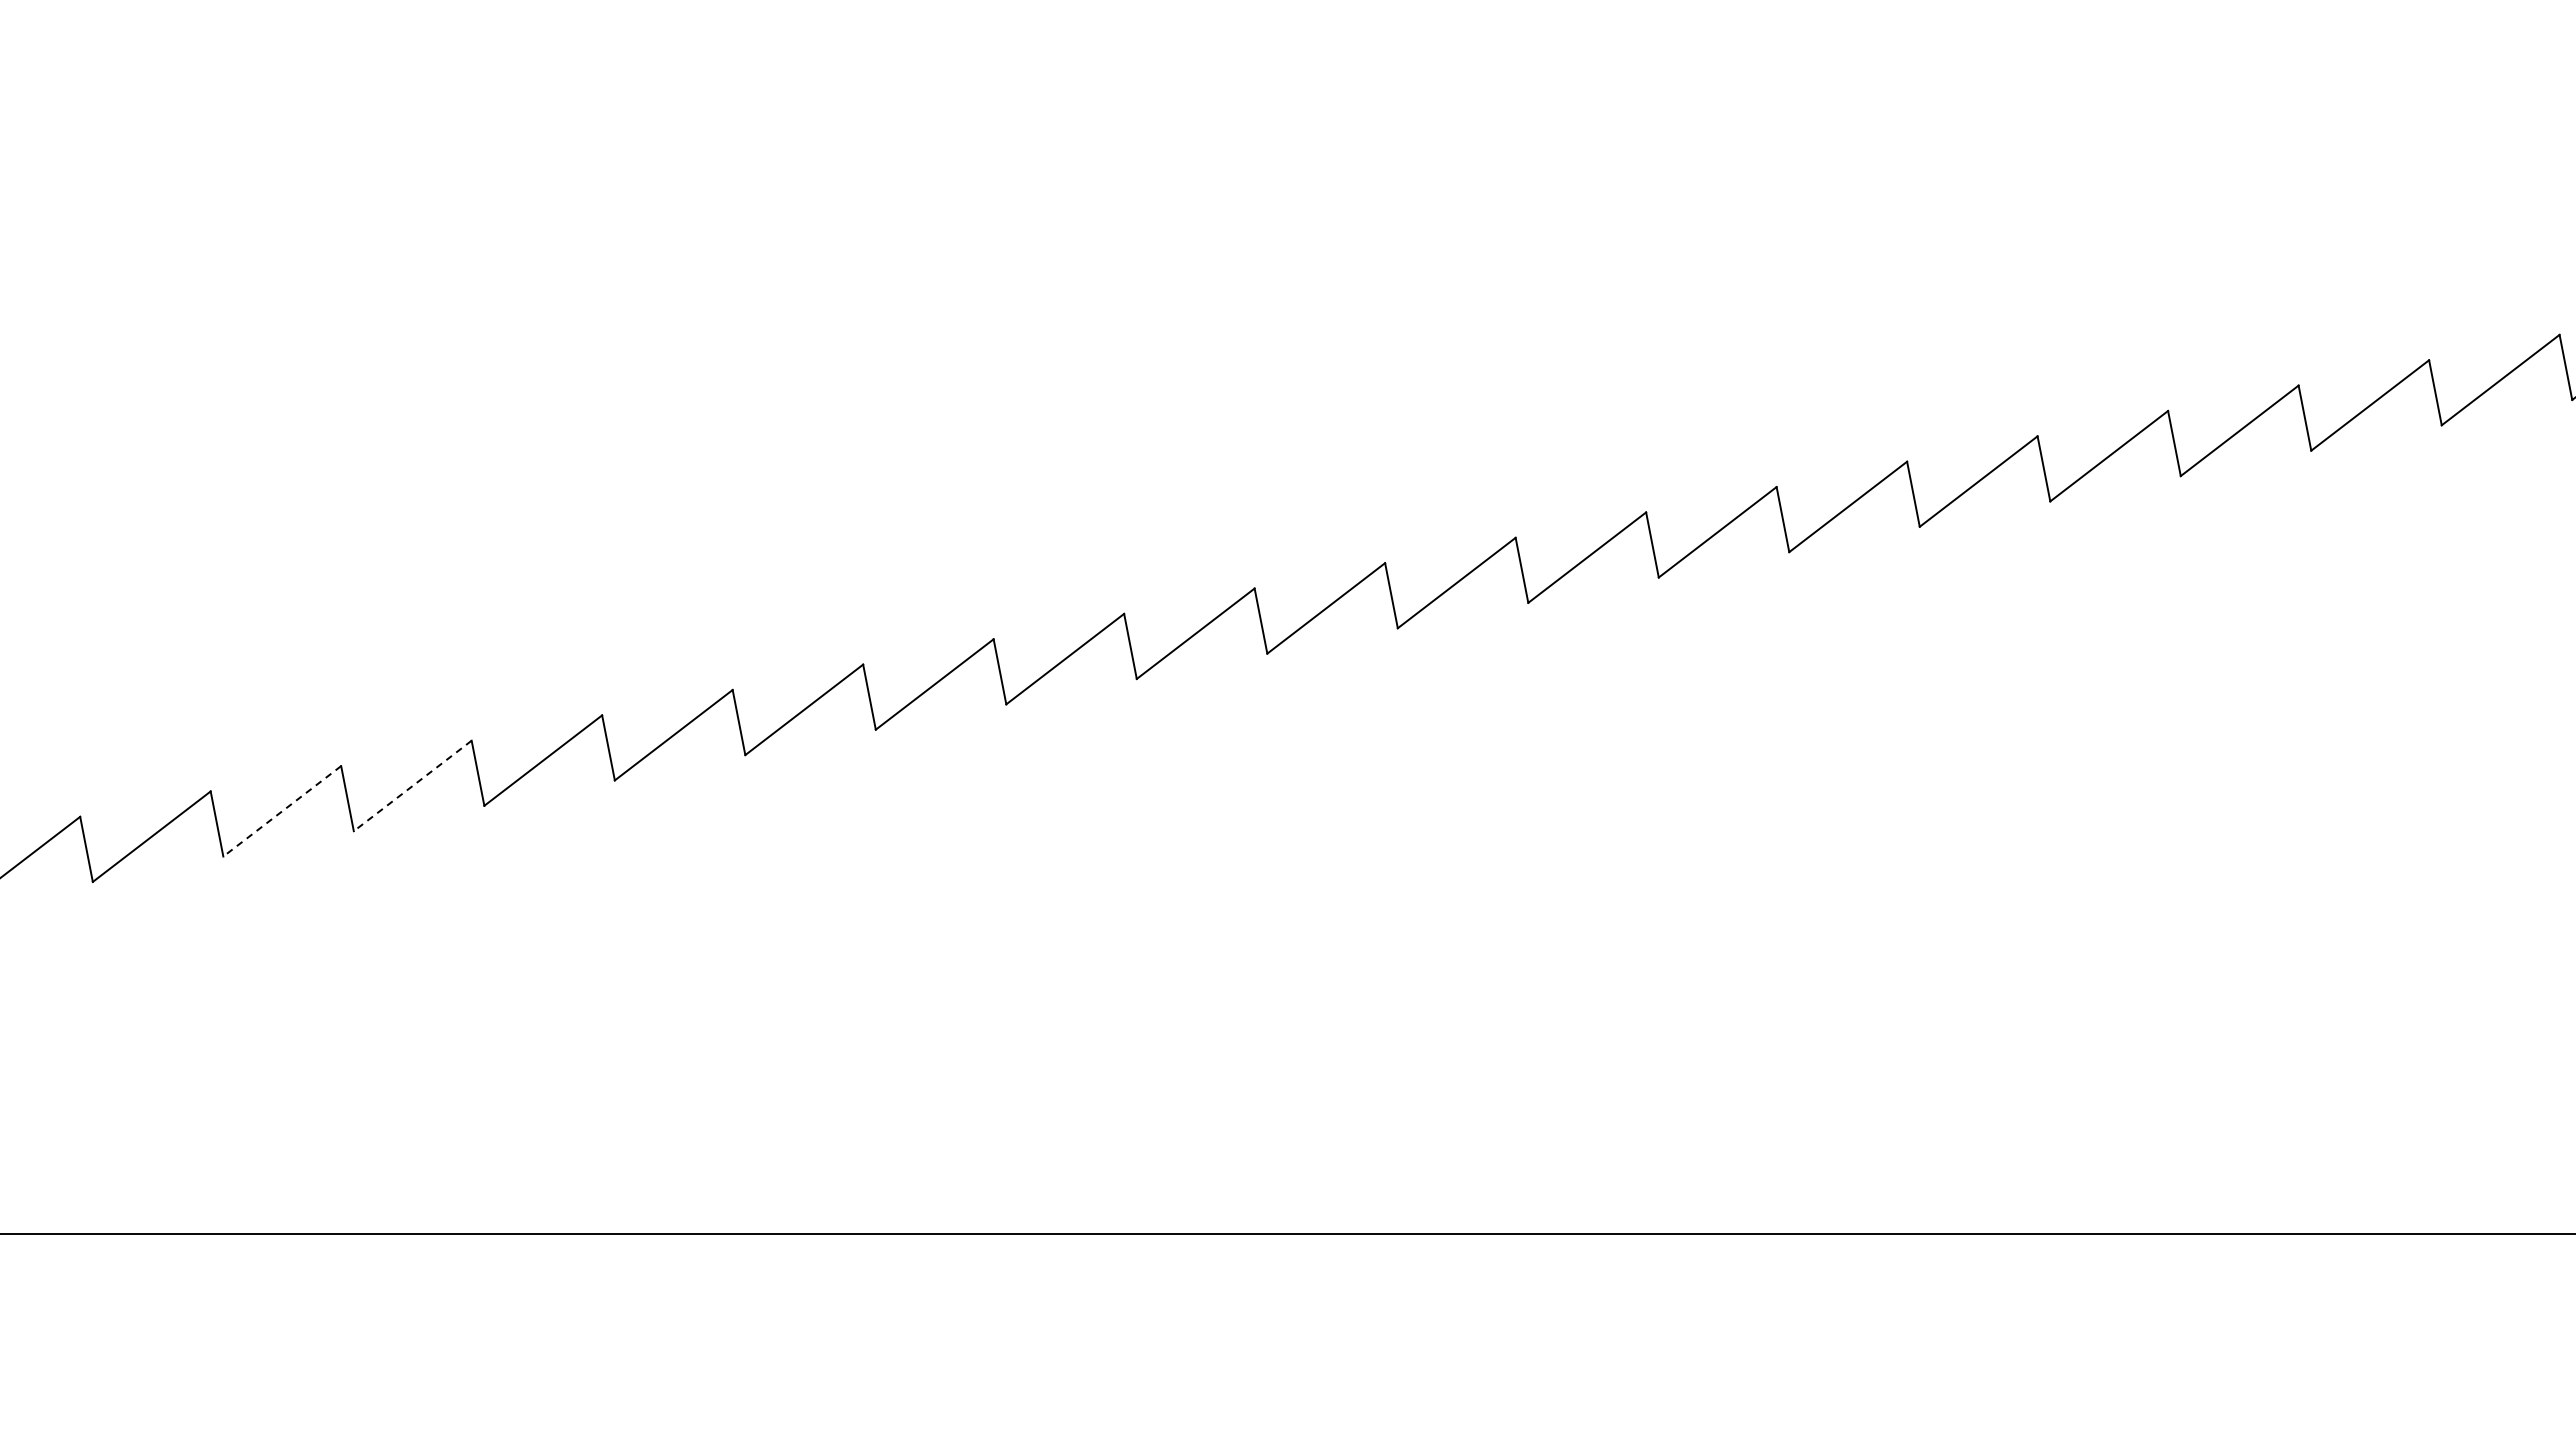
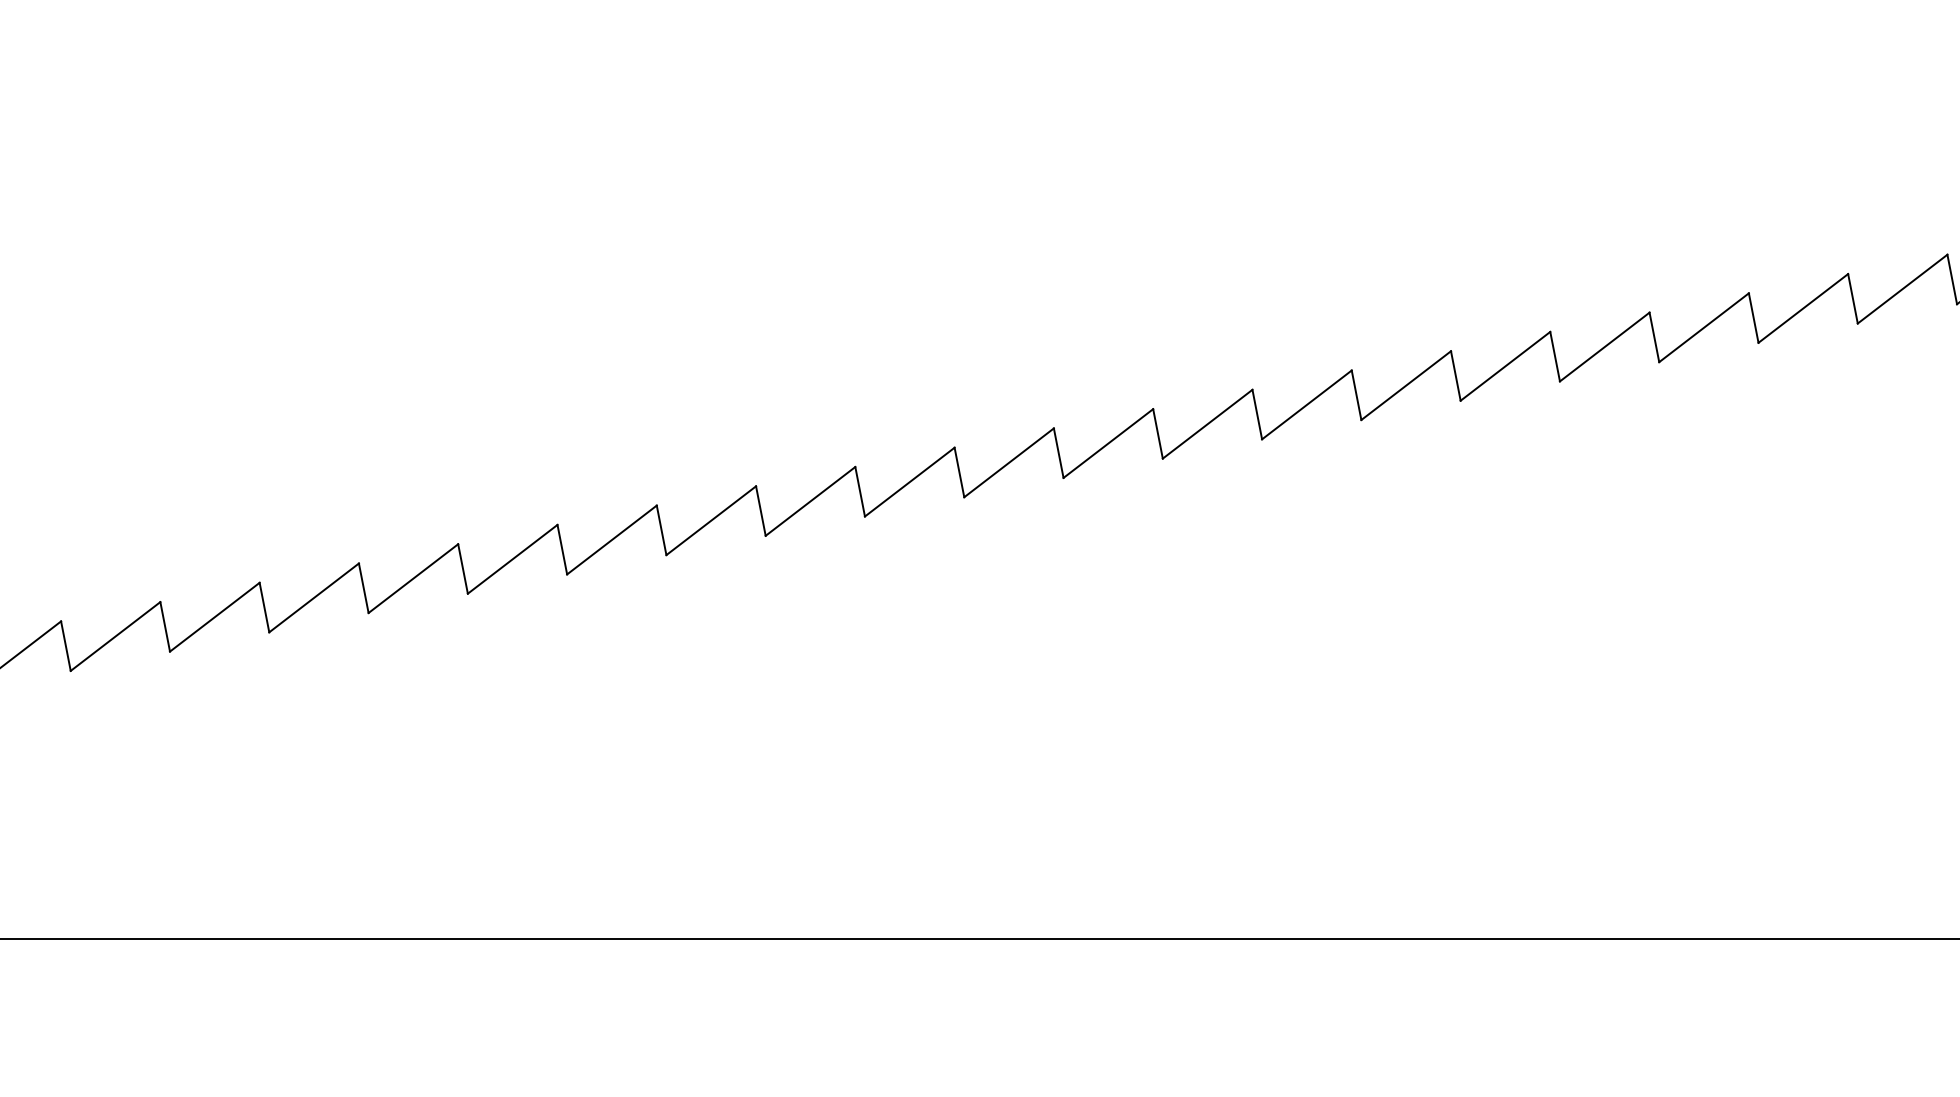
line: (412, 786) -> (313, 598), dashed -> solid
line: (281, 811) -> (214, 617), dashed -> solid

